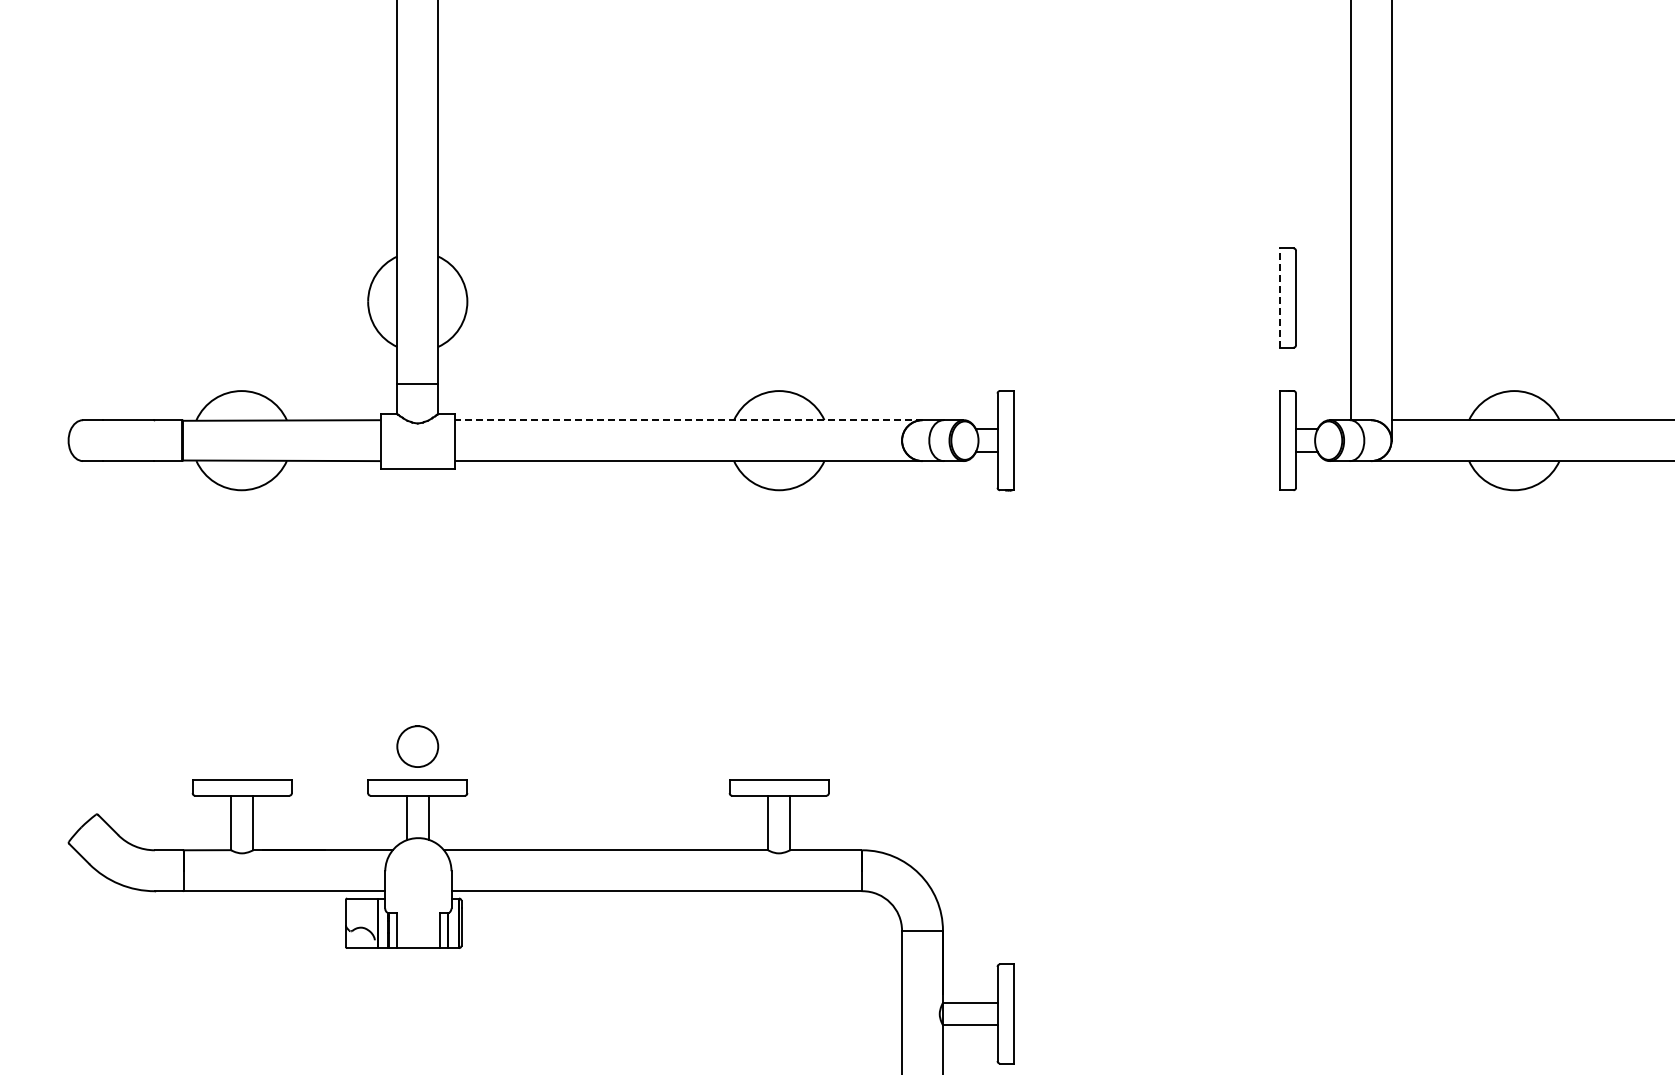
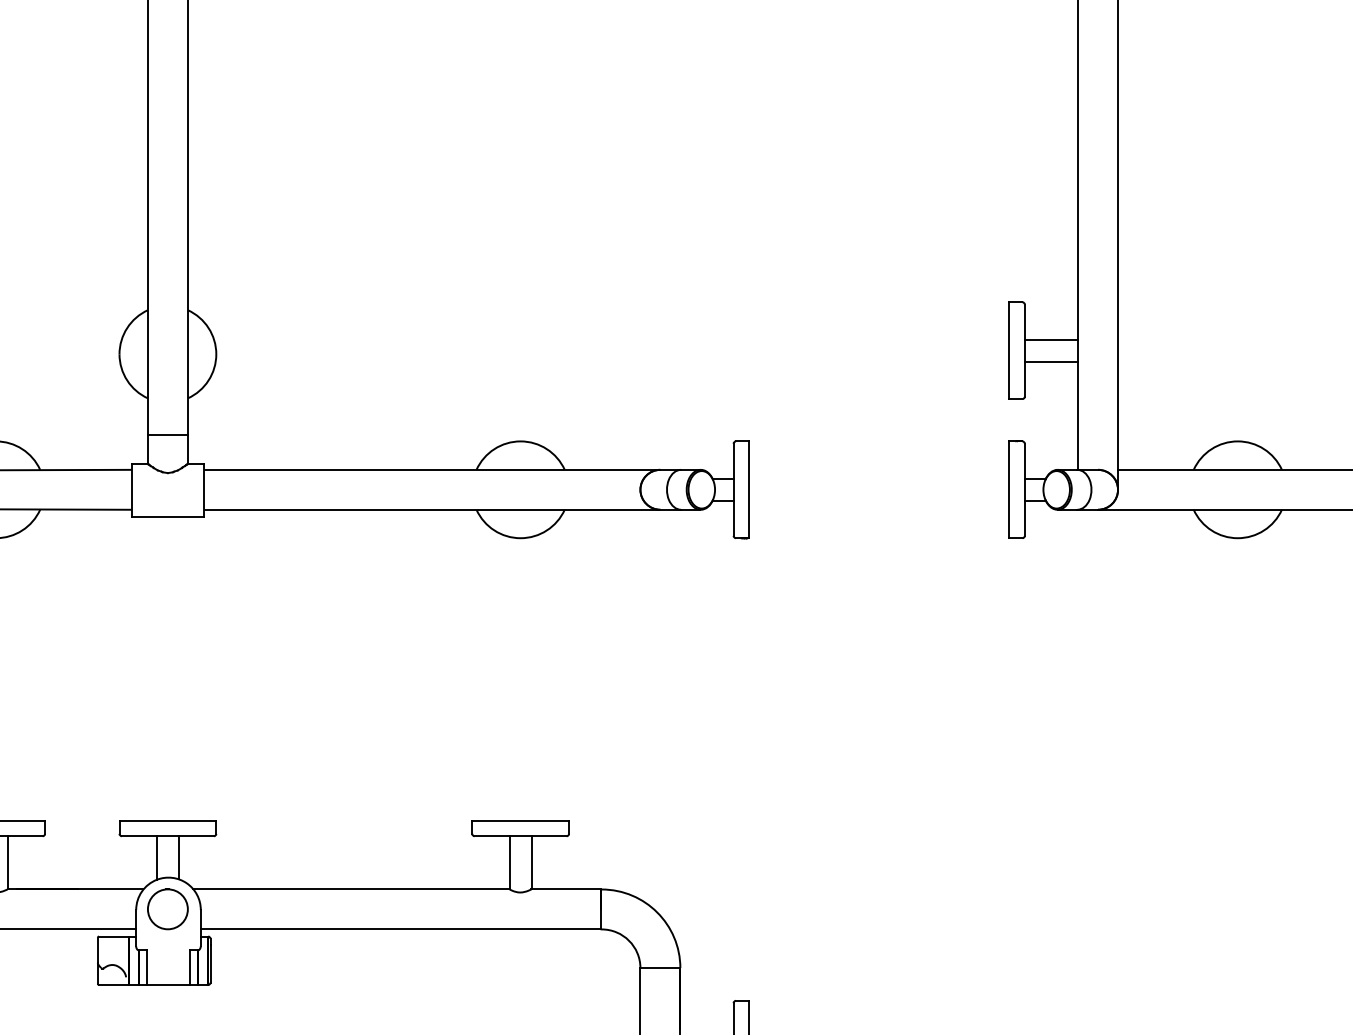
line: (1323, 286) -> (1051, 339), added
line: (1279, 298) -> (1008, 351), dashed -> solid
line: (1323, 309) -> (1051, 361), added
line: (688, 420) -> (432, 470), dashed -> solid
part: (417, 746) -> (167, 909), moved

